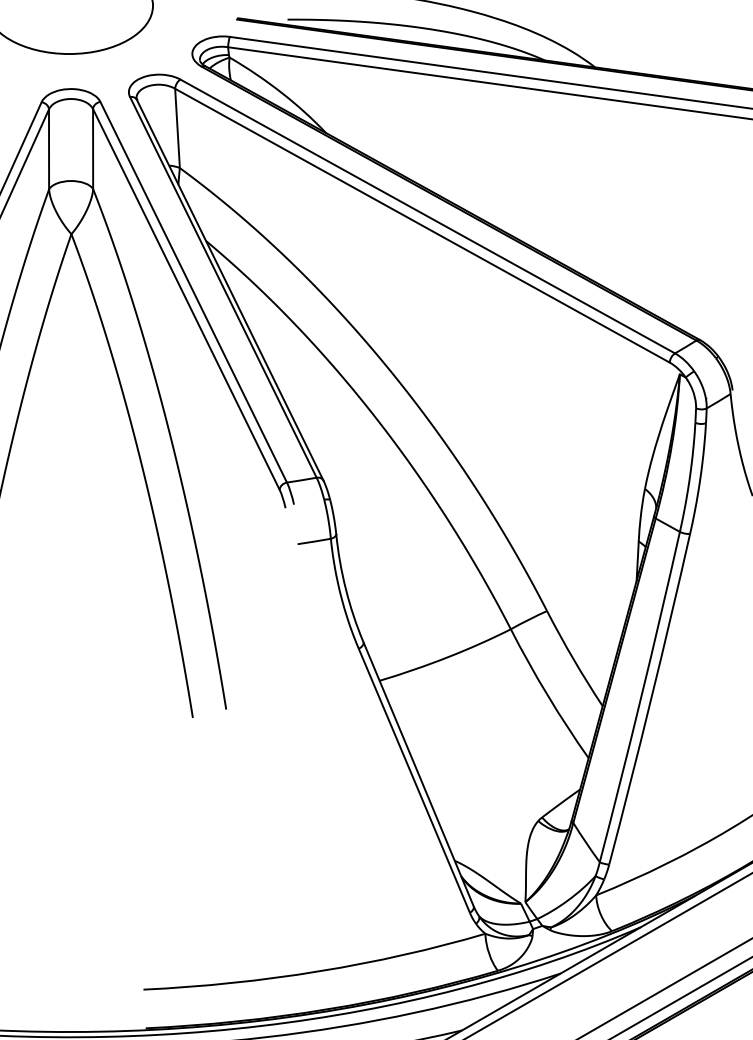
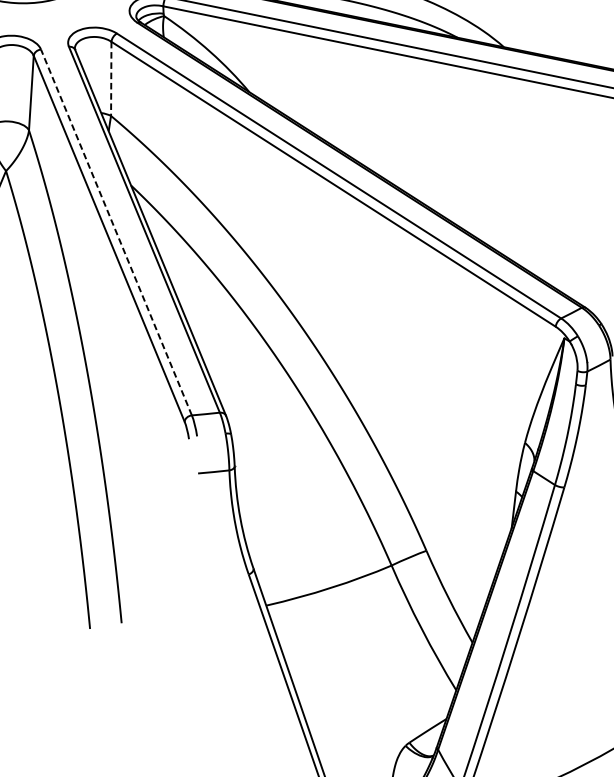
line: (177, 128) -> (111, 78), solid -> dashed
line: (193, 292) -> (116, 232), solid -> dashed

